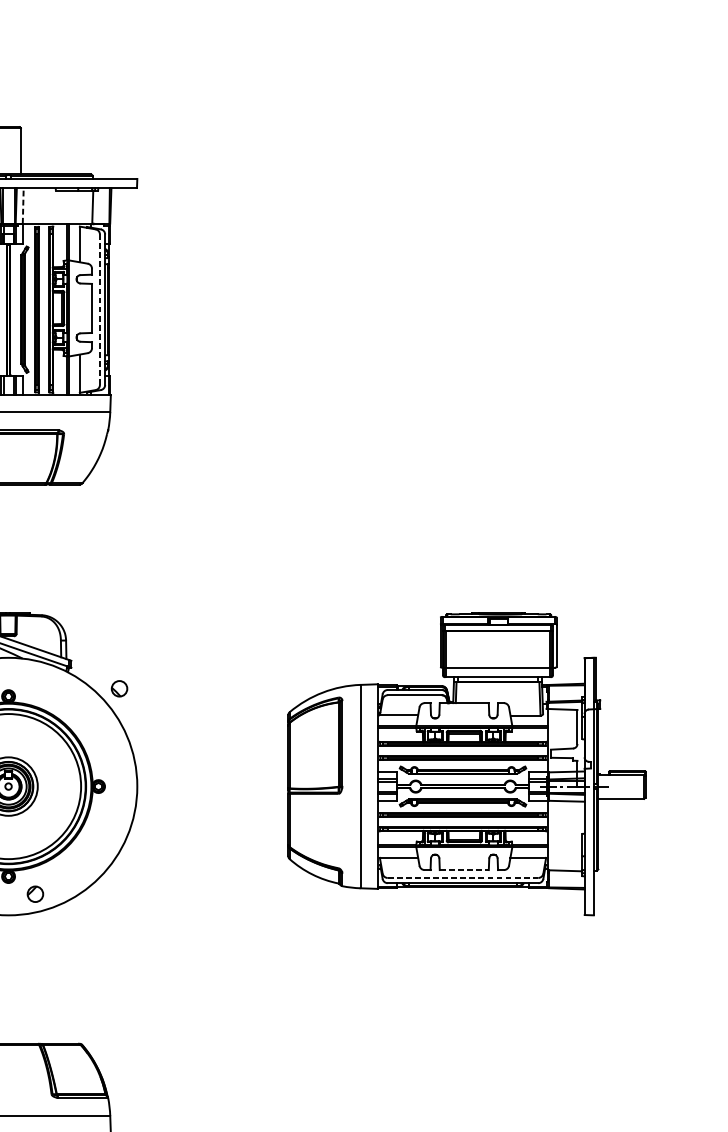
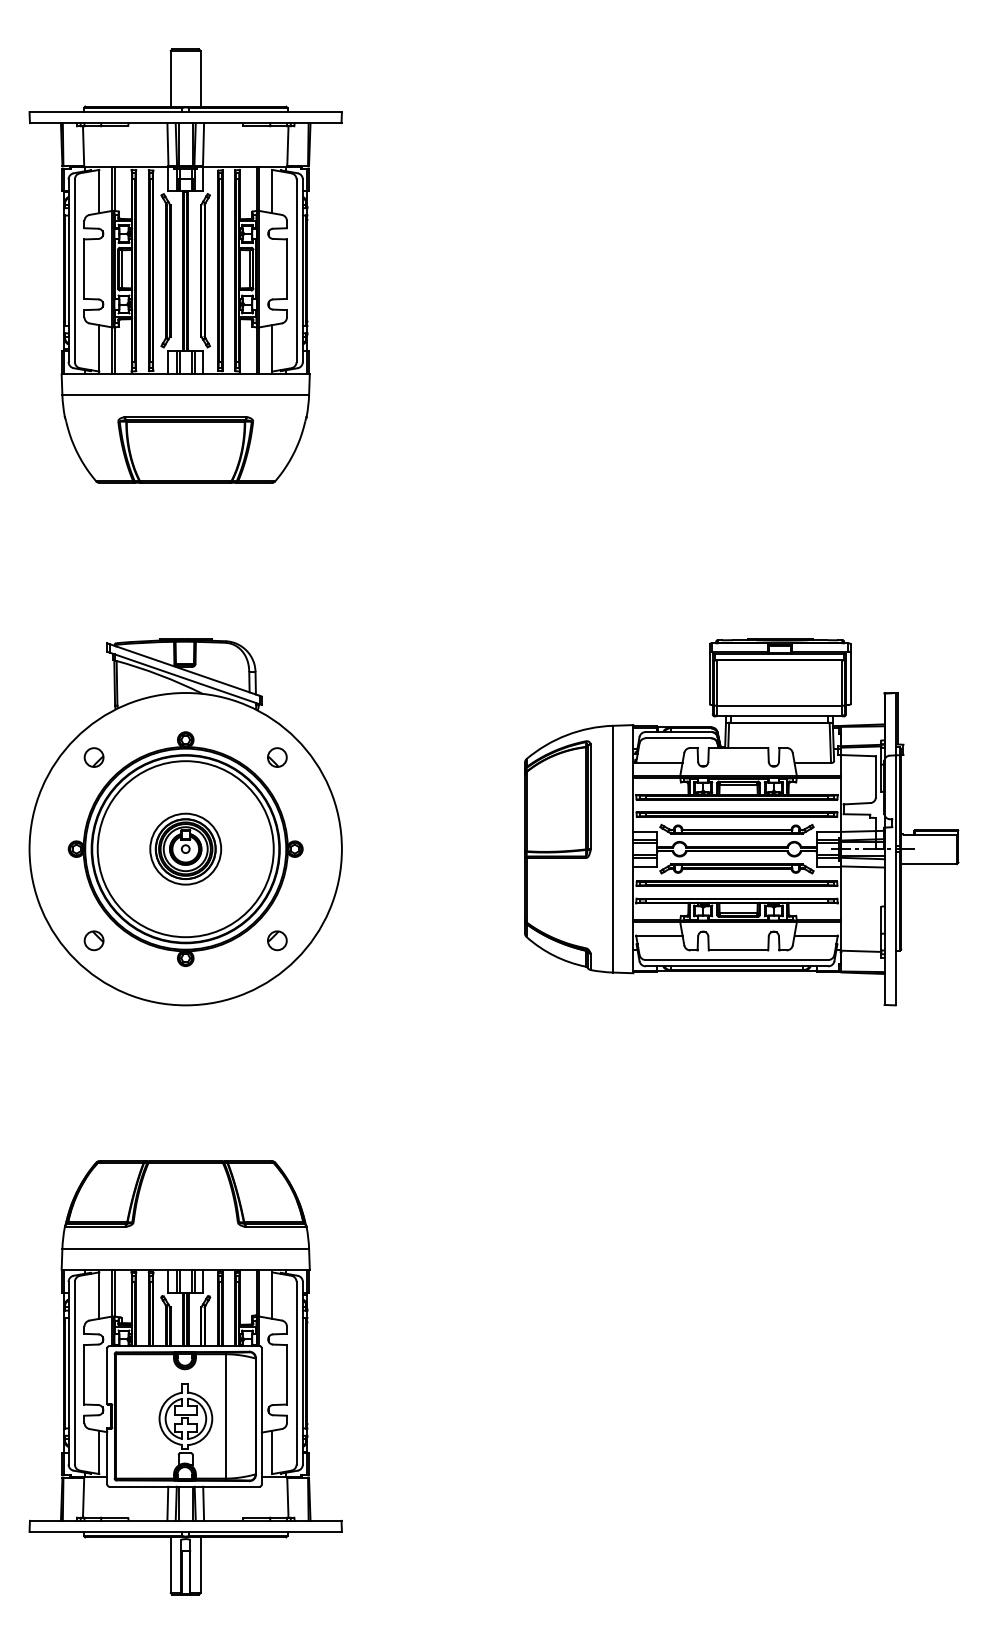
line: (23, 205) -> (203, 144), dashed -> solid
line: (99, 309) -> (296, 270), dashed -> solid
part: (119, 688) -> (277, 757), moved
line: (464, 870) -> (738, 950), dashed -> solid
line: (463, 878) -> (737, 960), dashed -> solid
part: (35, 894) -> (277, 940), moved

